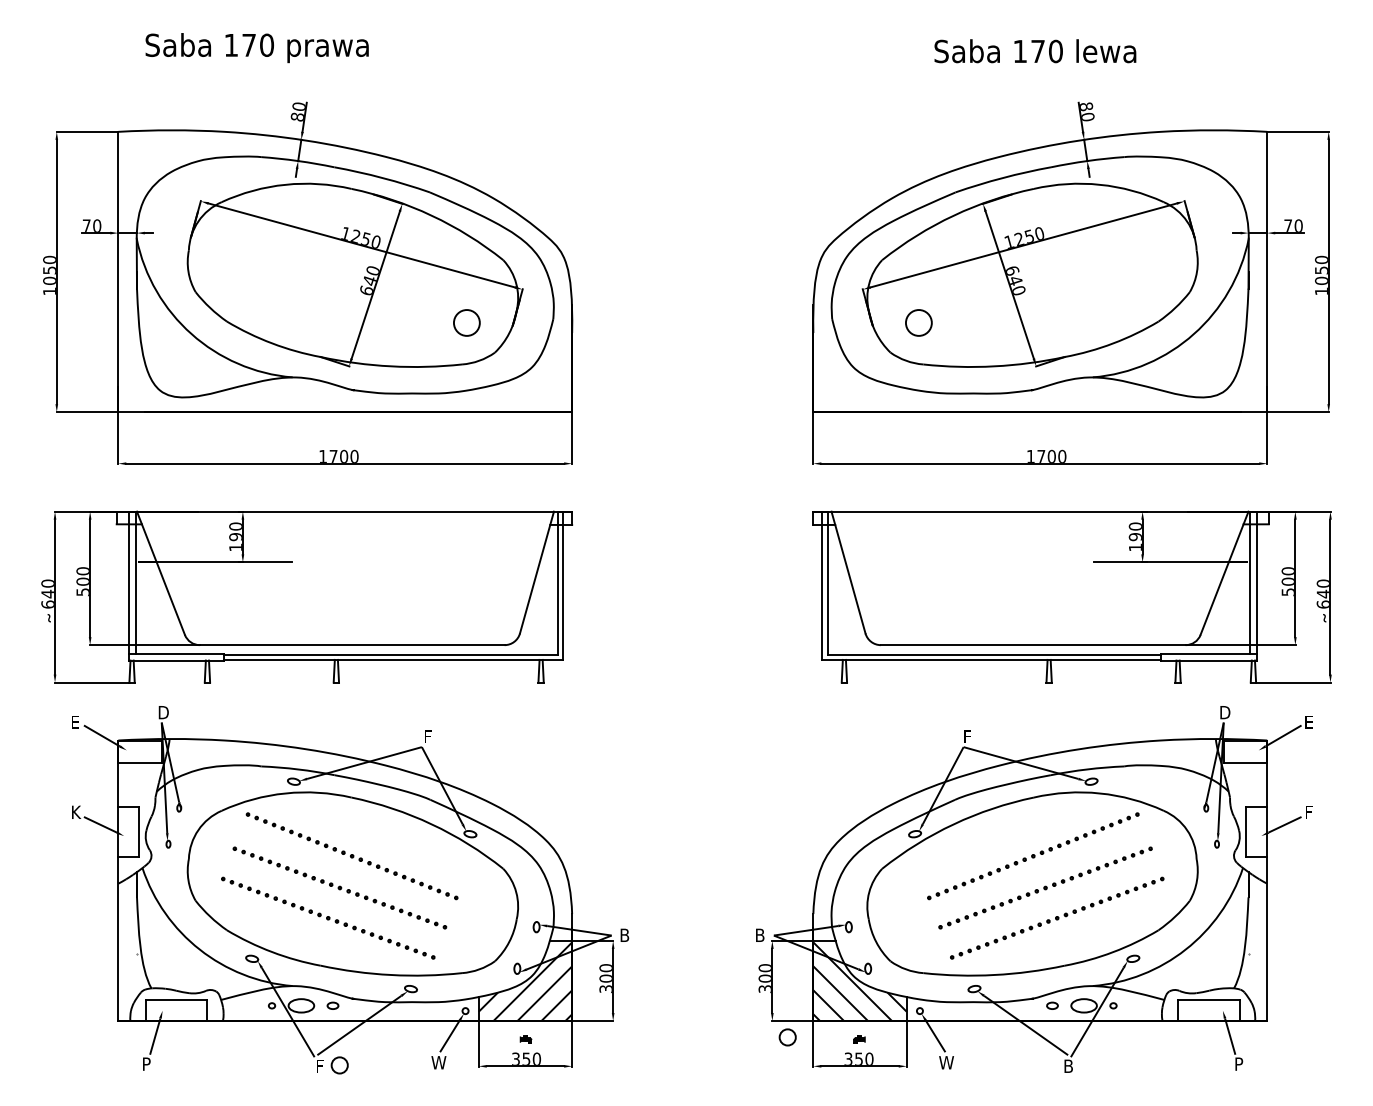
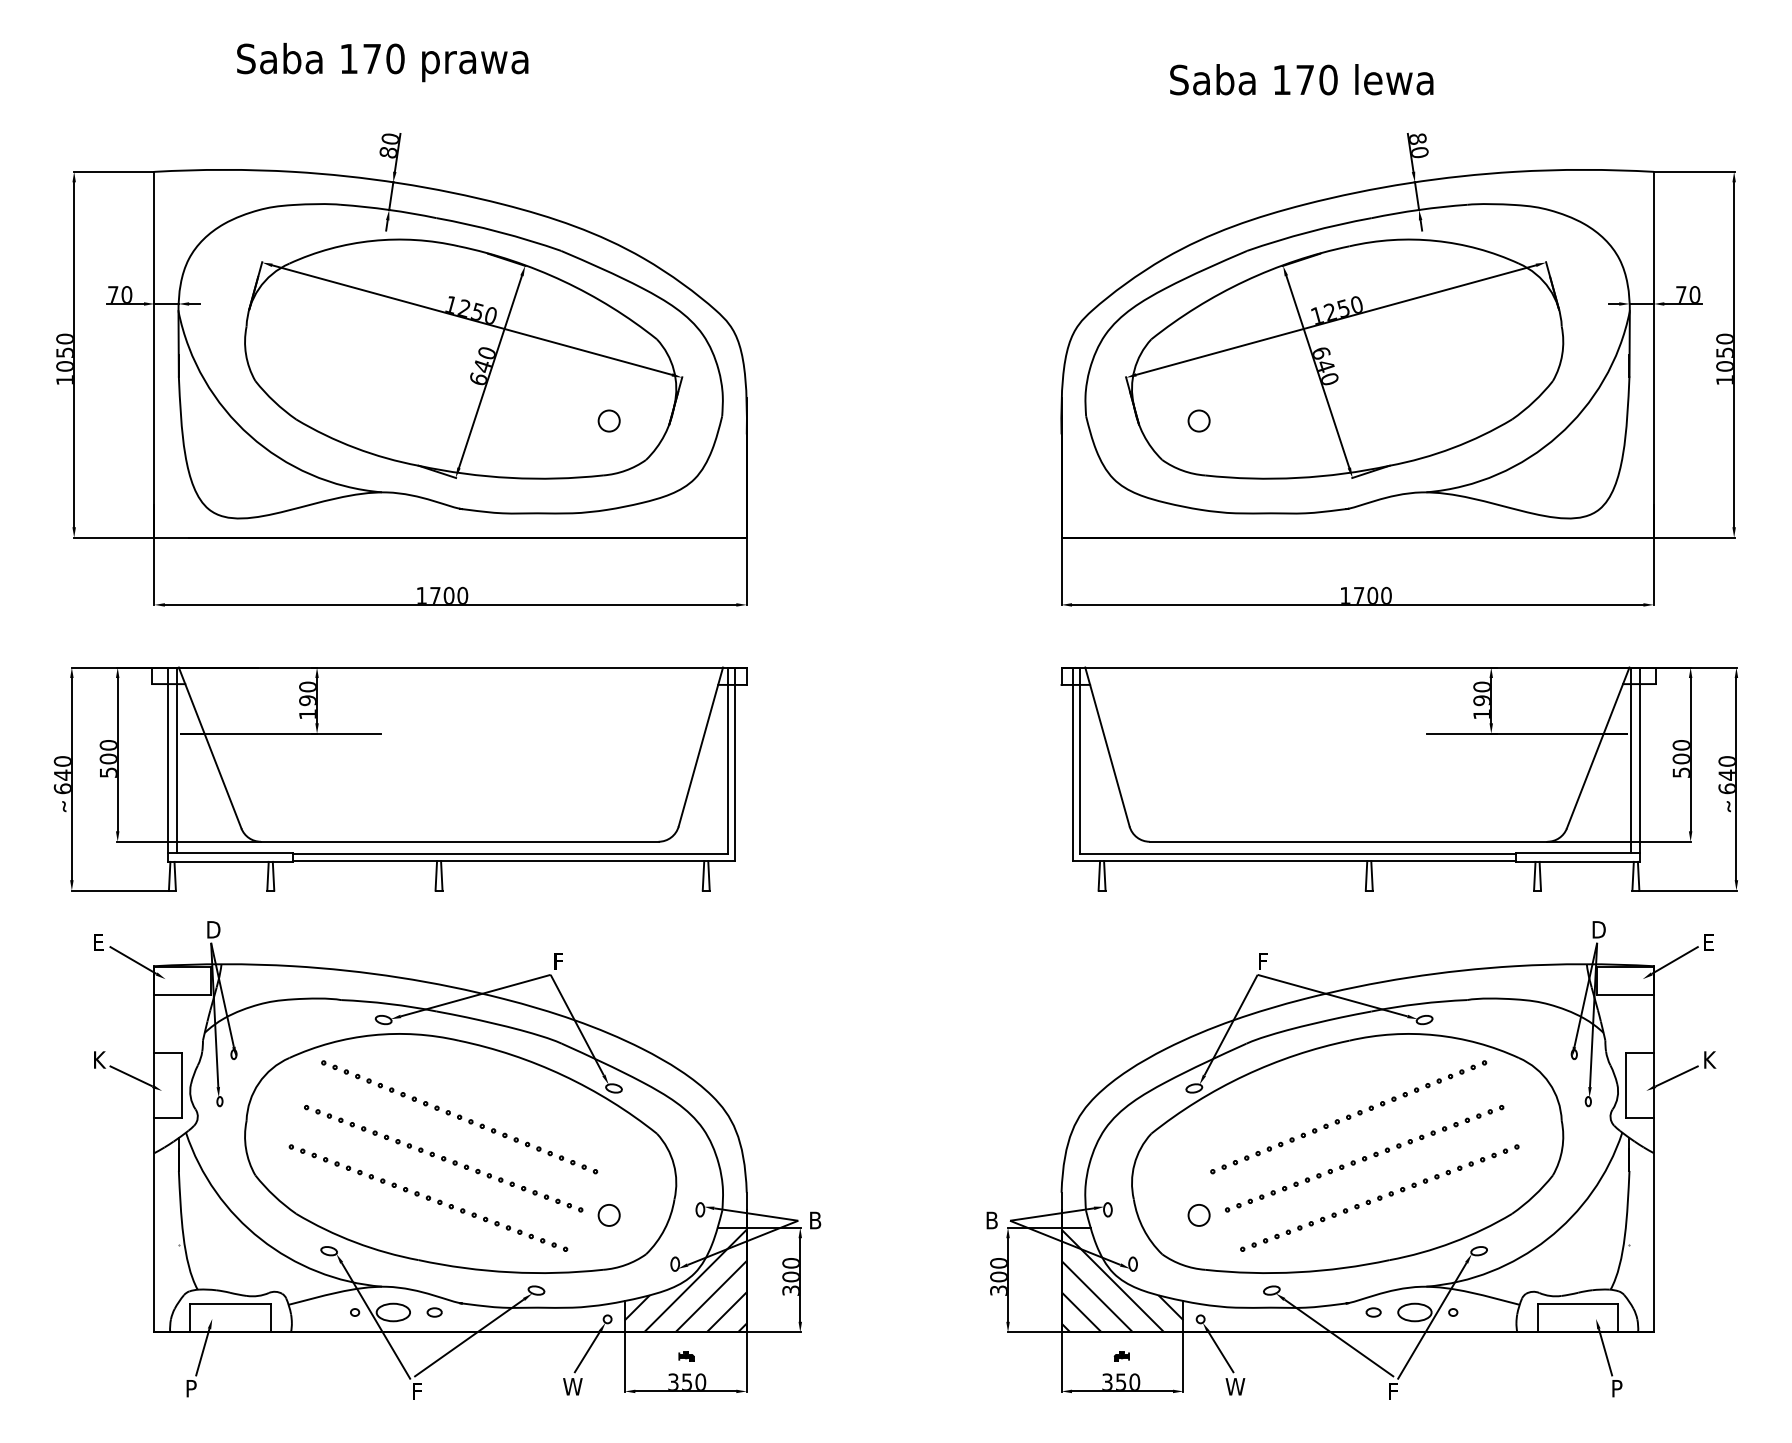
text: (256, 48) -> (381, 63), moved
text: (1035, 51) -> (1301, 80), moved
circle: (466, 322) -> (608, 420), size x0.62
circle: (918, 322) -> (1198, 420), size x0.62
text: (1309, 811) -> (1709, 1058), F -> K
circle: (787, 1037) -> (1198, 1215), moved
circle: (339, 1065) -> (608, 1215), moved
text: (1068, 1065) -> (1394, 1390), B -> F

